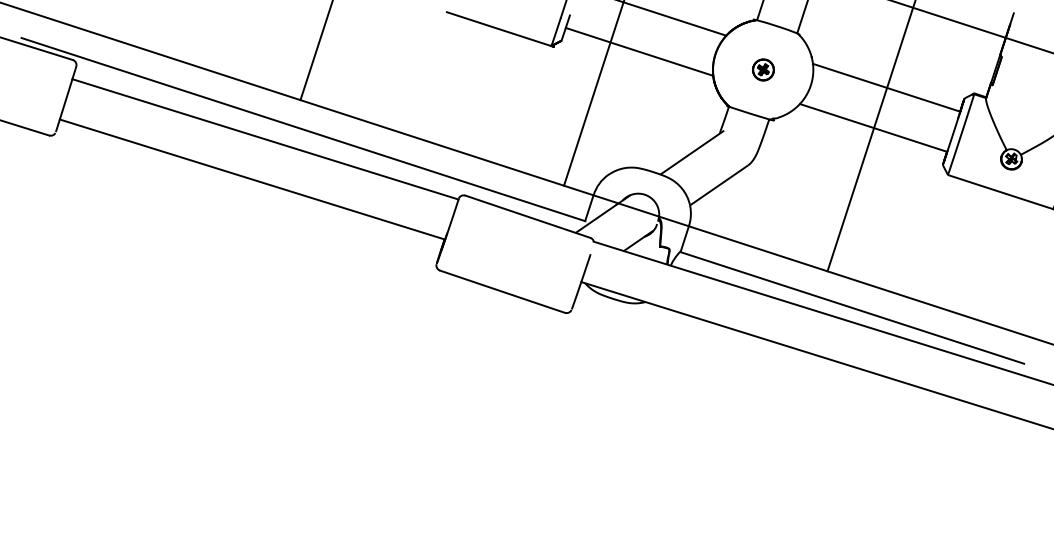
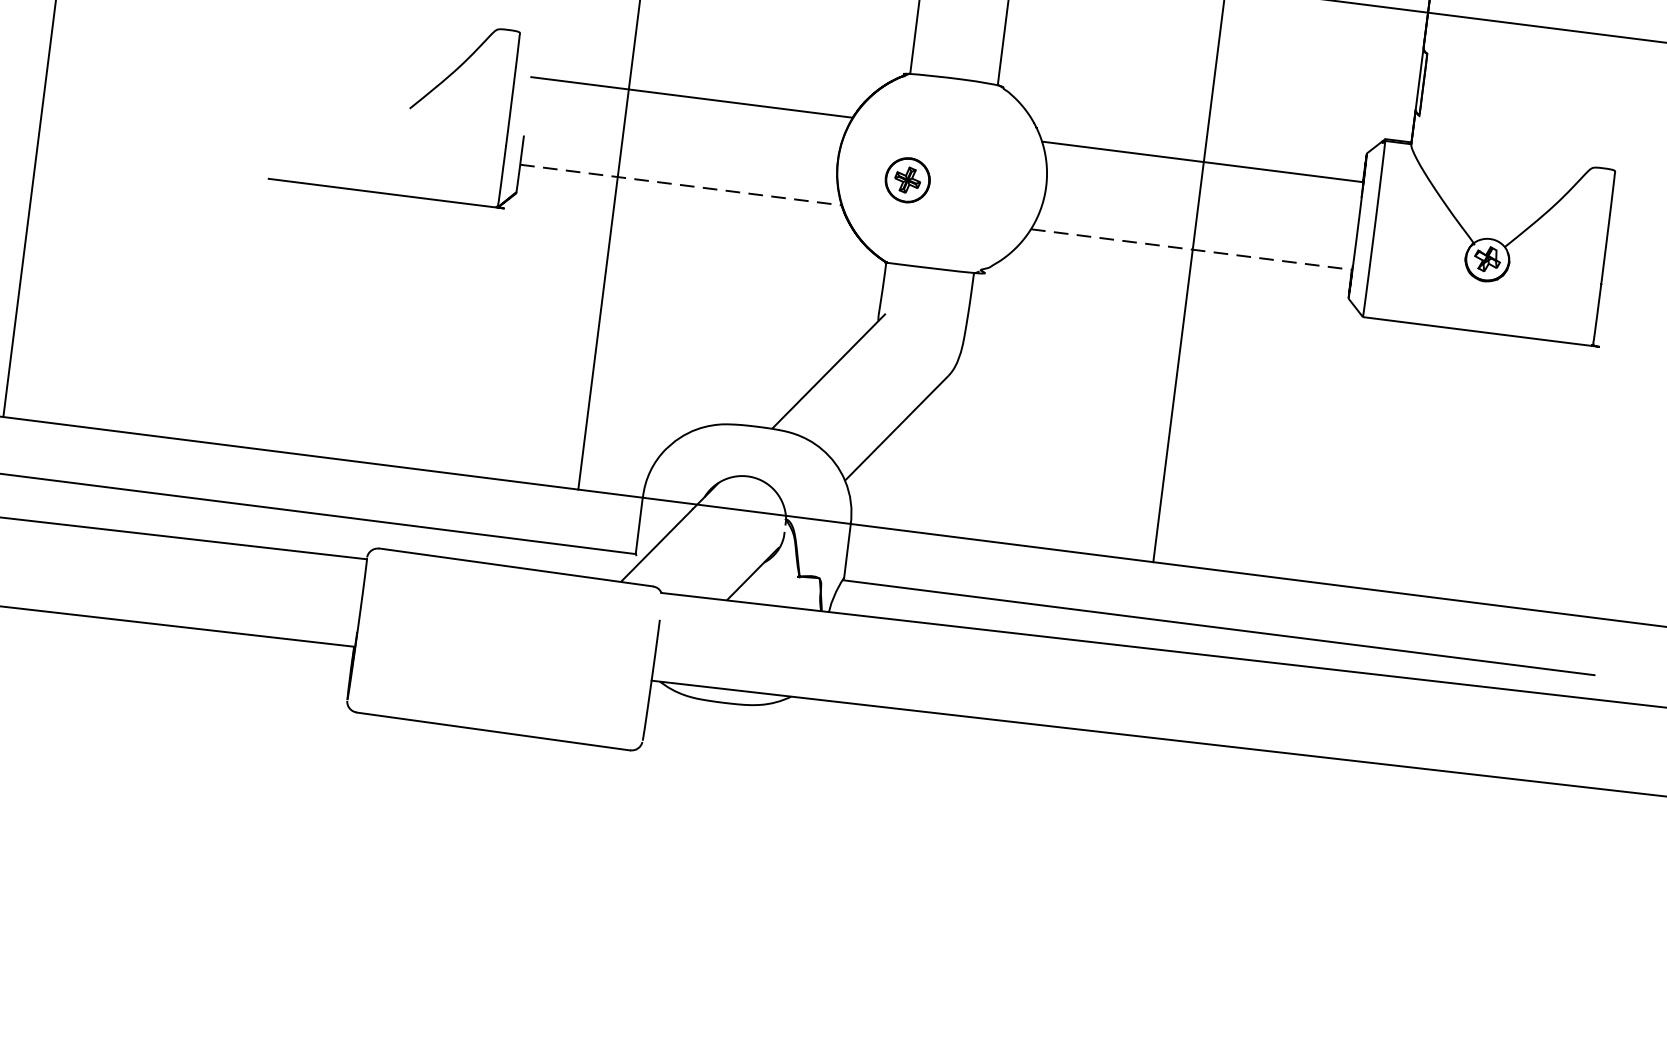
line: (639, 52) -> (681, 186), solid -> dashed
part: (763, 69) -> (907, 179), moved
line: (874, 128) -> (1193, 250), solid -> dashed

